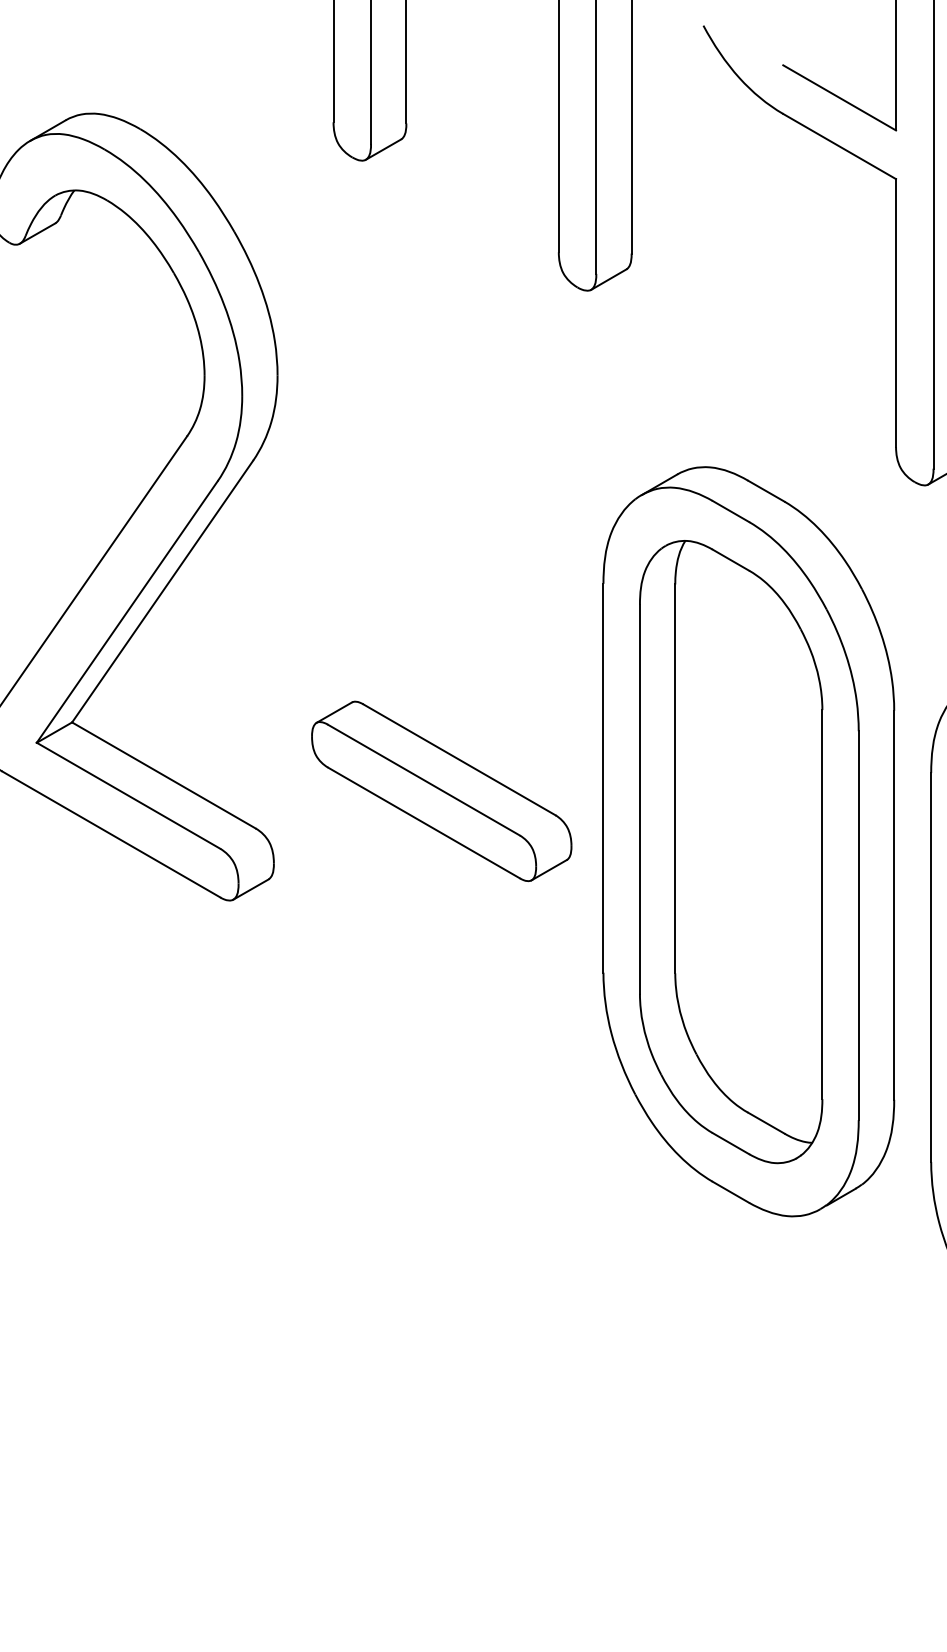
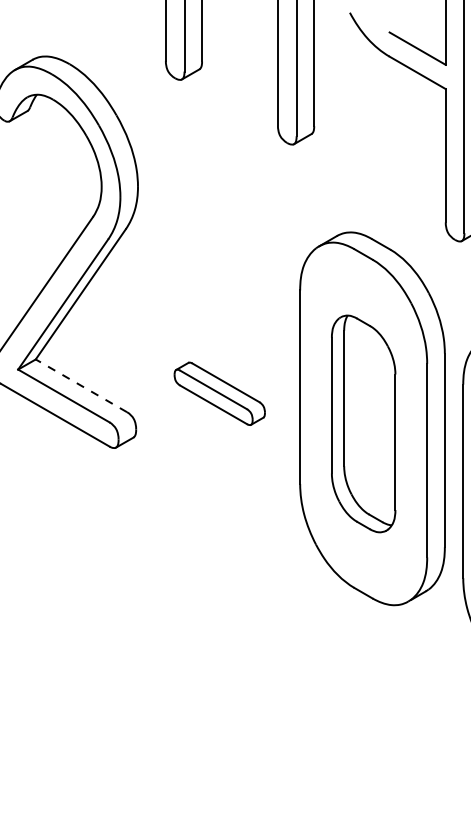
line: (164, 774) -> (81, 385), solid -> dashed
part: (441, 790) -> (219, 393), size x0.7
part: (730, 851) -> (363, 423), size x0.7

